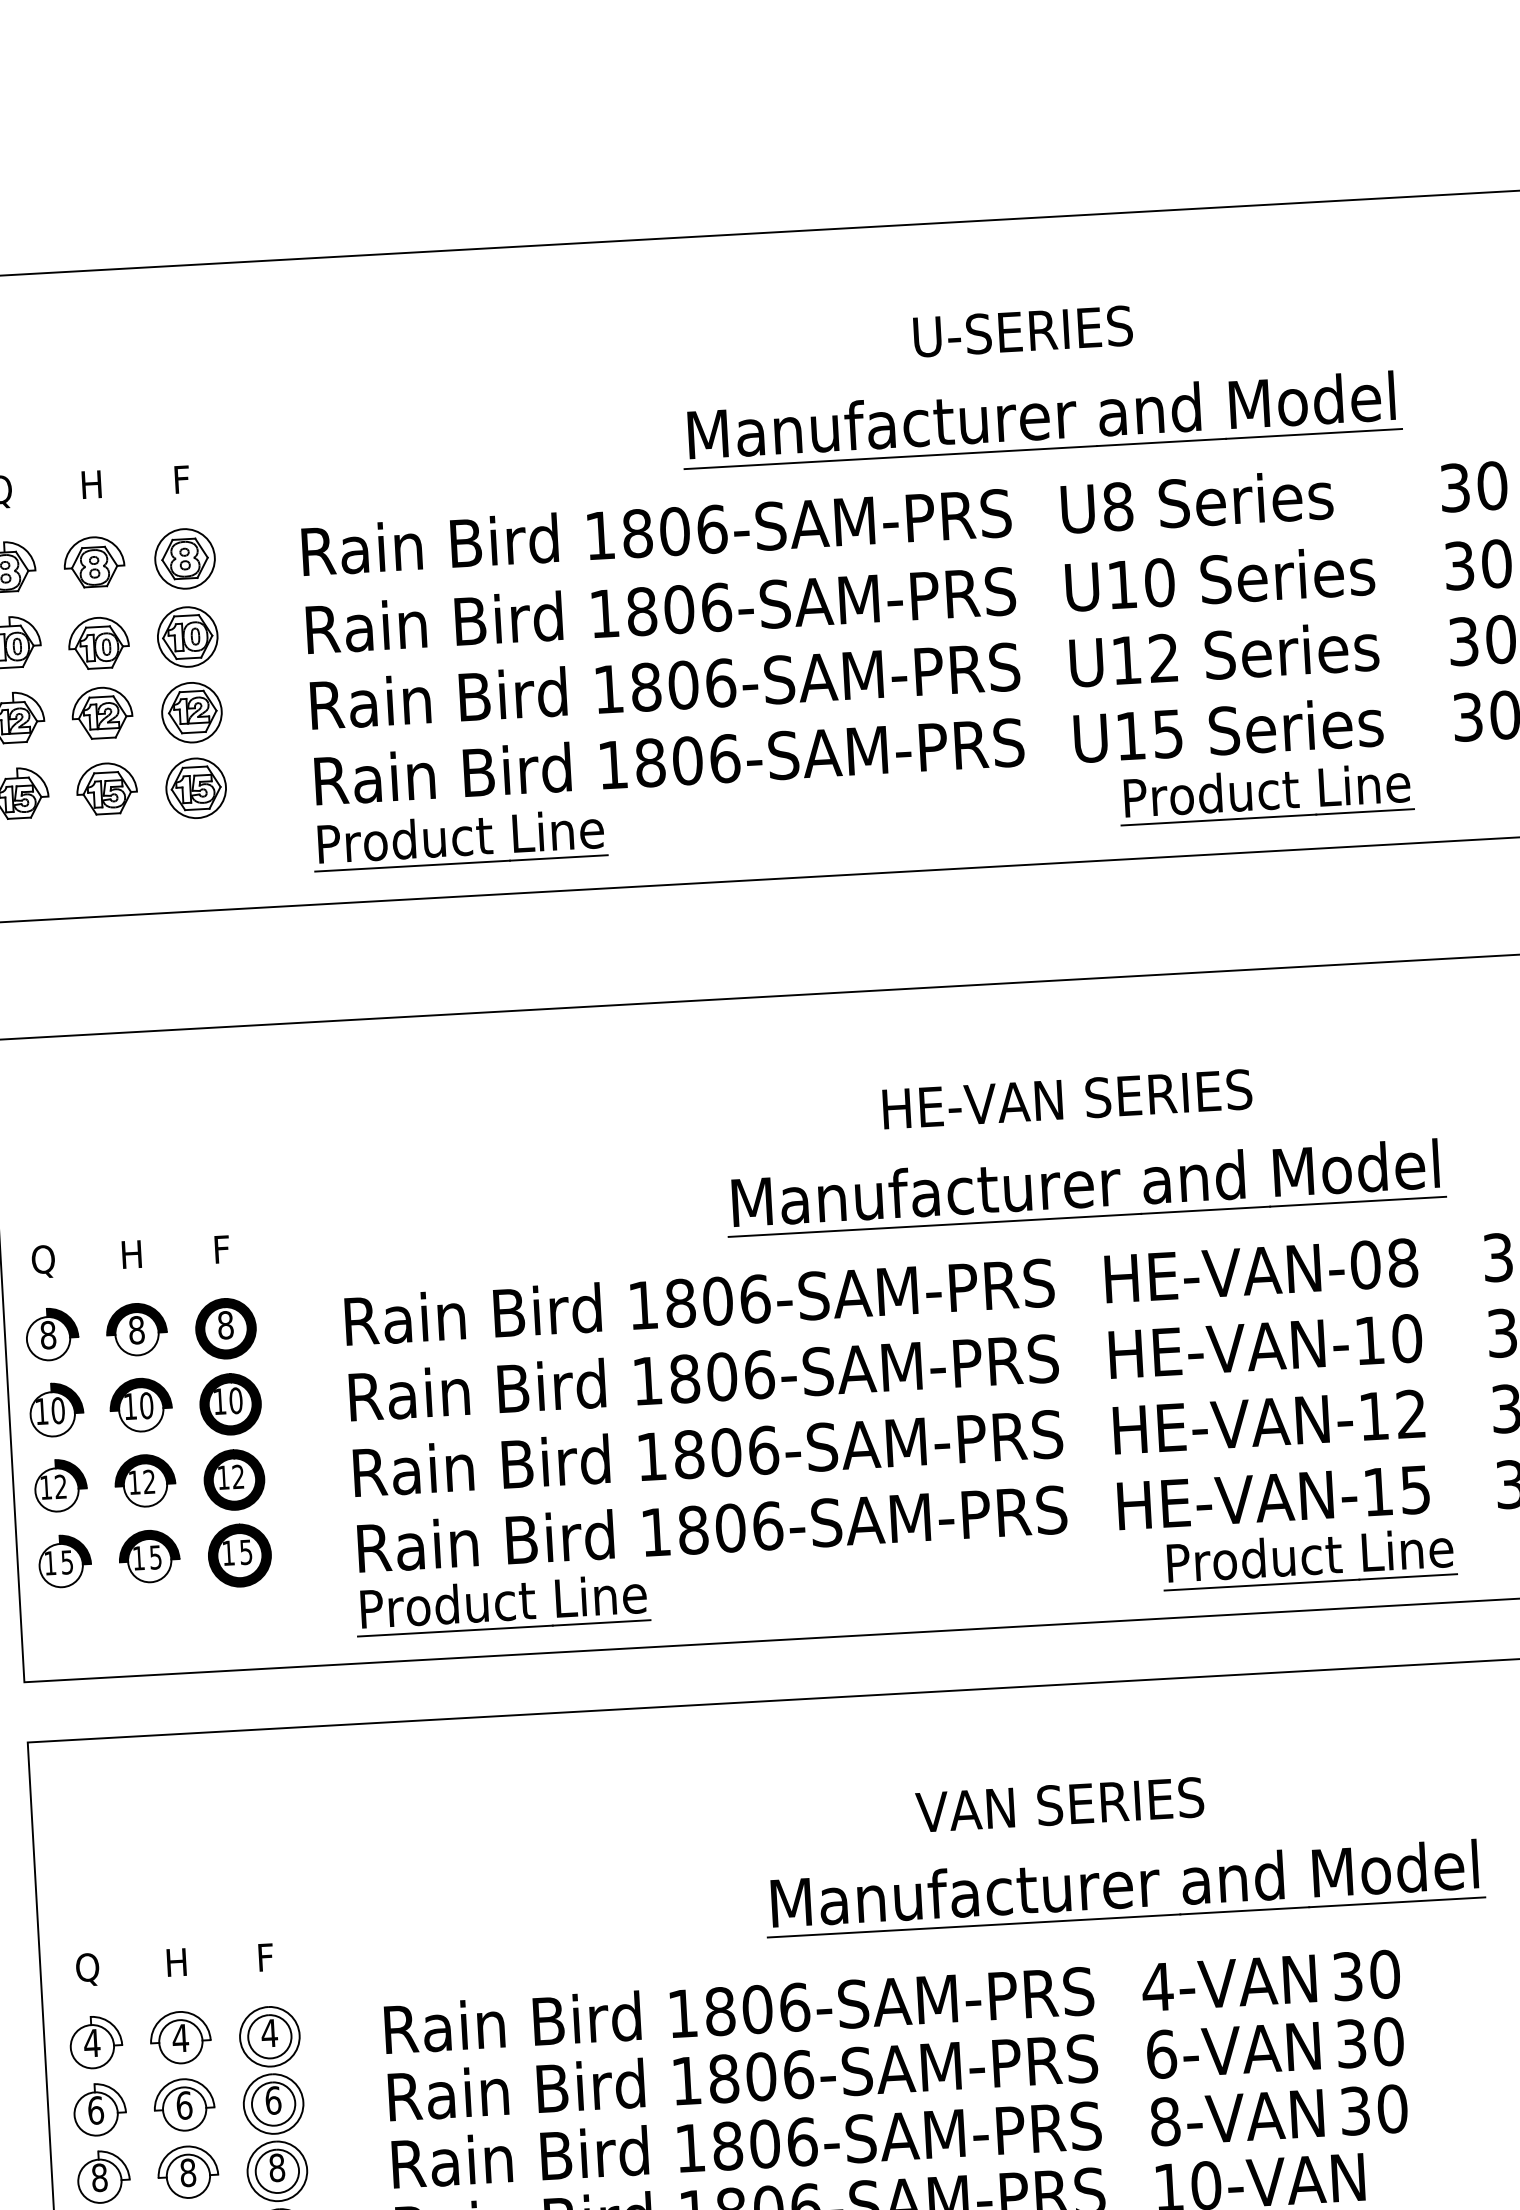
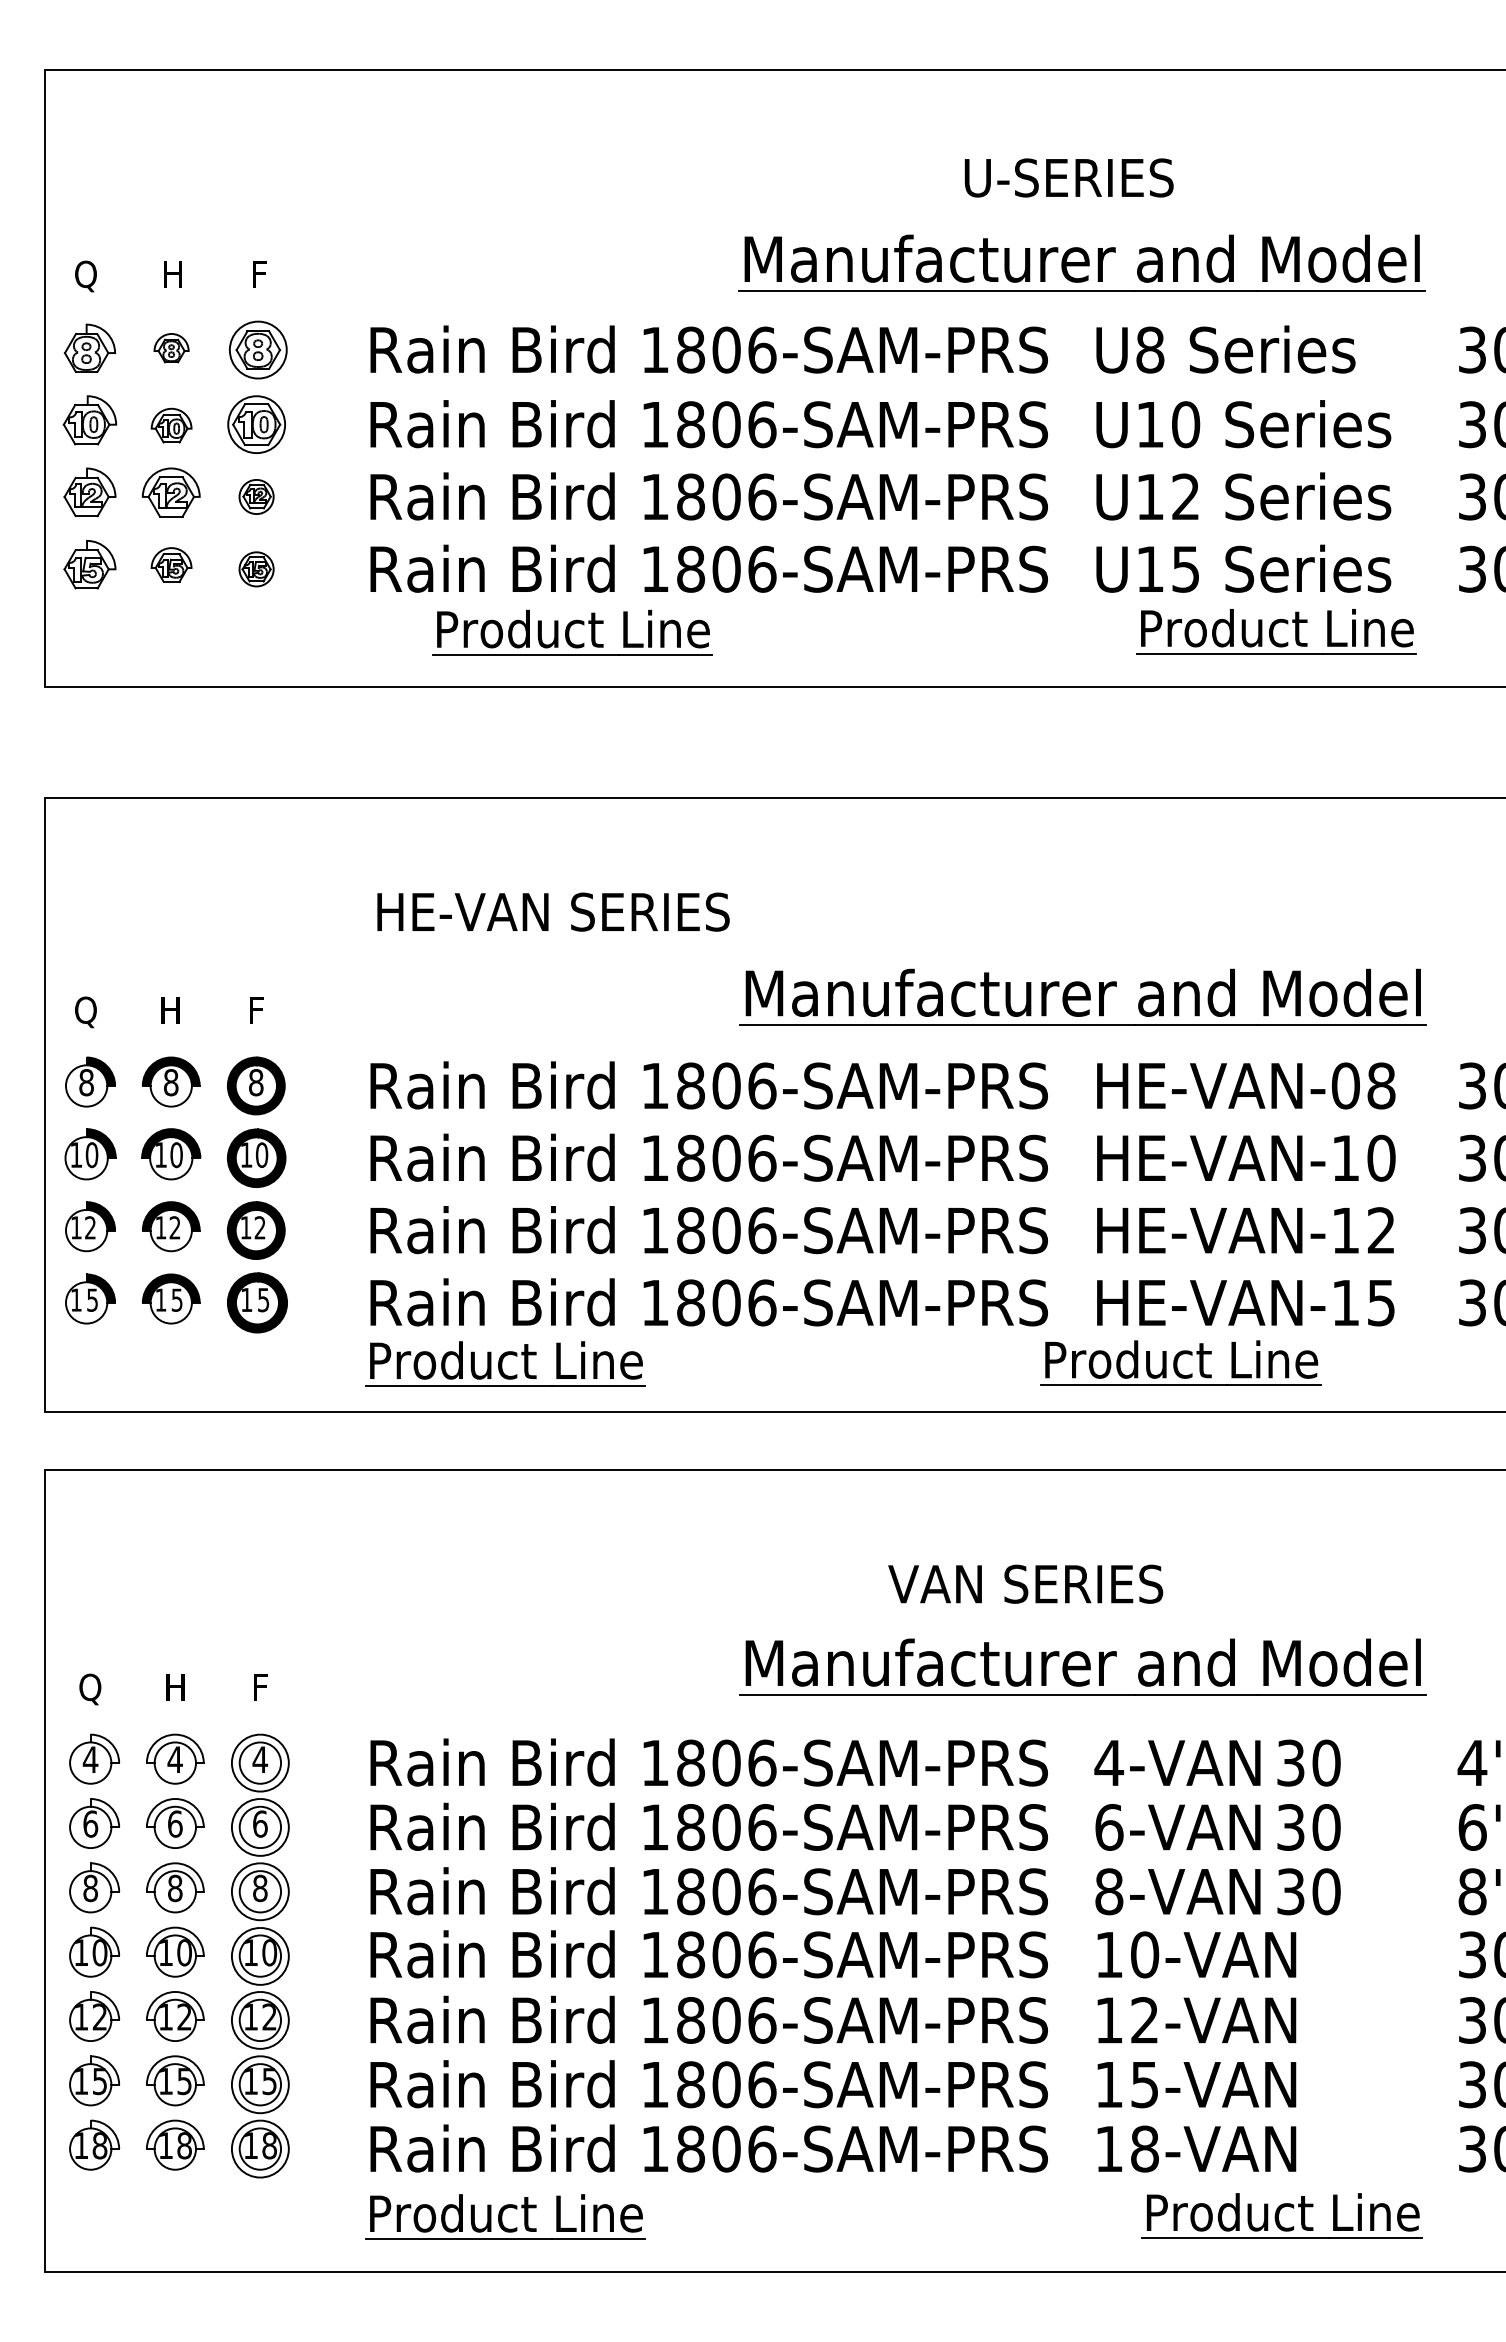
part: (94, 561) -> (171, 347), size x0.6
part: (98, 642) -> (171, 425), size x0.7
part: (191, 712) -> (256, 496), size x0.6
part: (106, 788) -> (171, 564), size x0.7
part: (196, 788) -> (256, 569), size x0.6
part: (460, 839) -> (572, 632), moved
text: (1067, 1098) -> (553, 911), moved
part: (1309, 1558) -> (1180, 1362), moved

